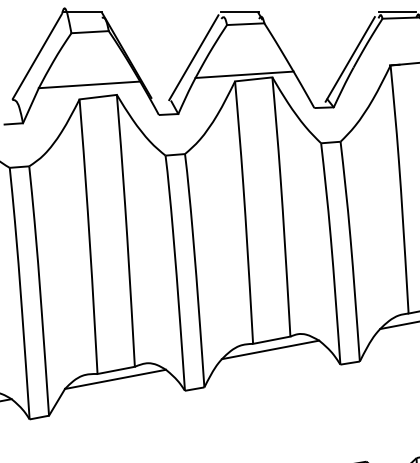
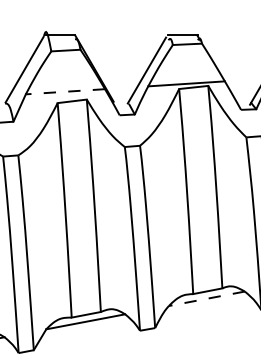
line: (89, 84) -> (65, 91), solid -> dashed
line: (270, 349) -> (206, 298), solid -> dashed

